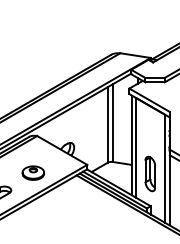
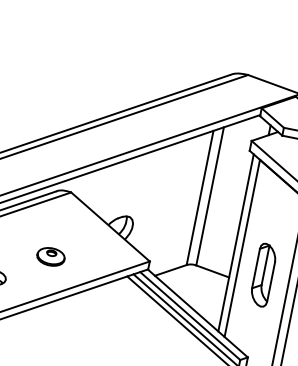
part: (32, 172) -> (49, 255), size x0.7
part: (149, 173) -> (262, 274), moved

